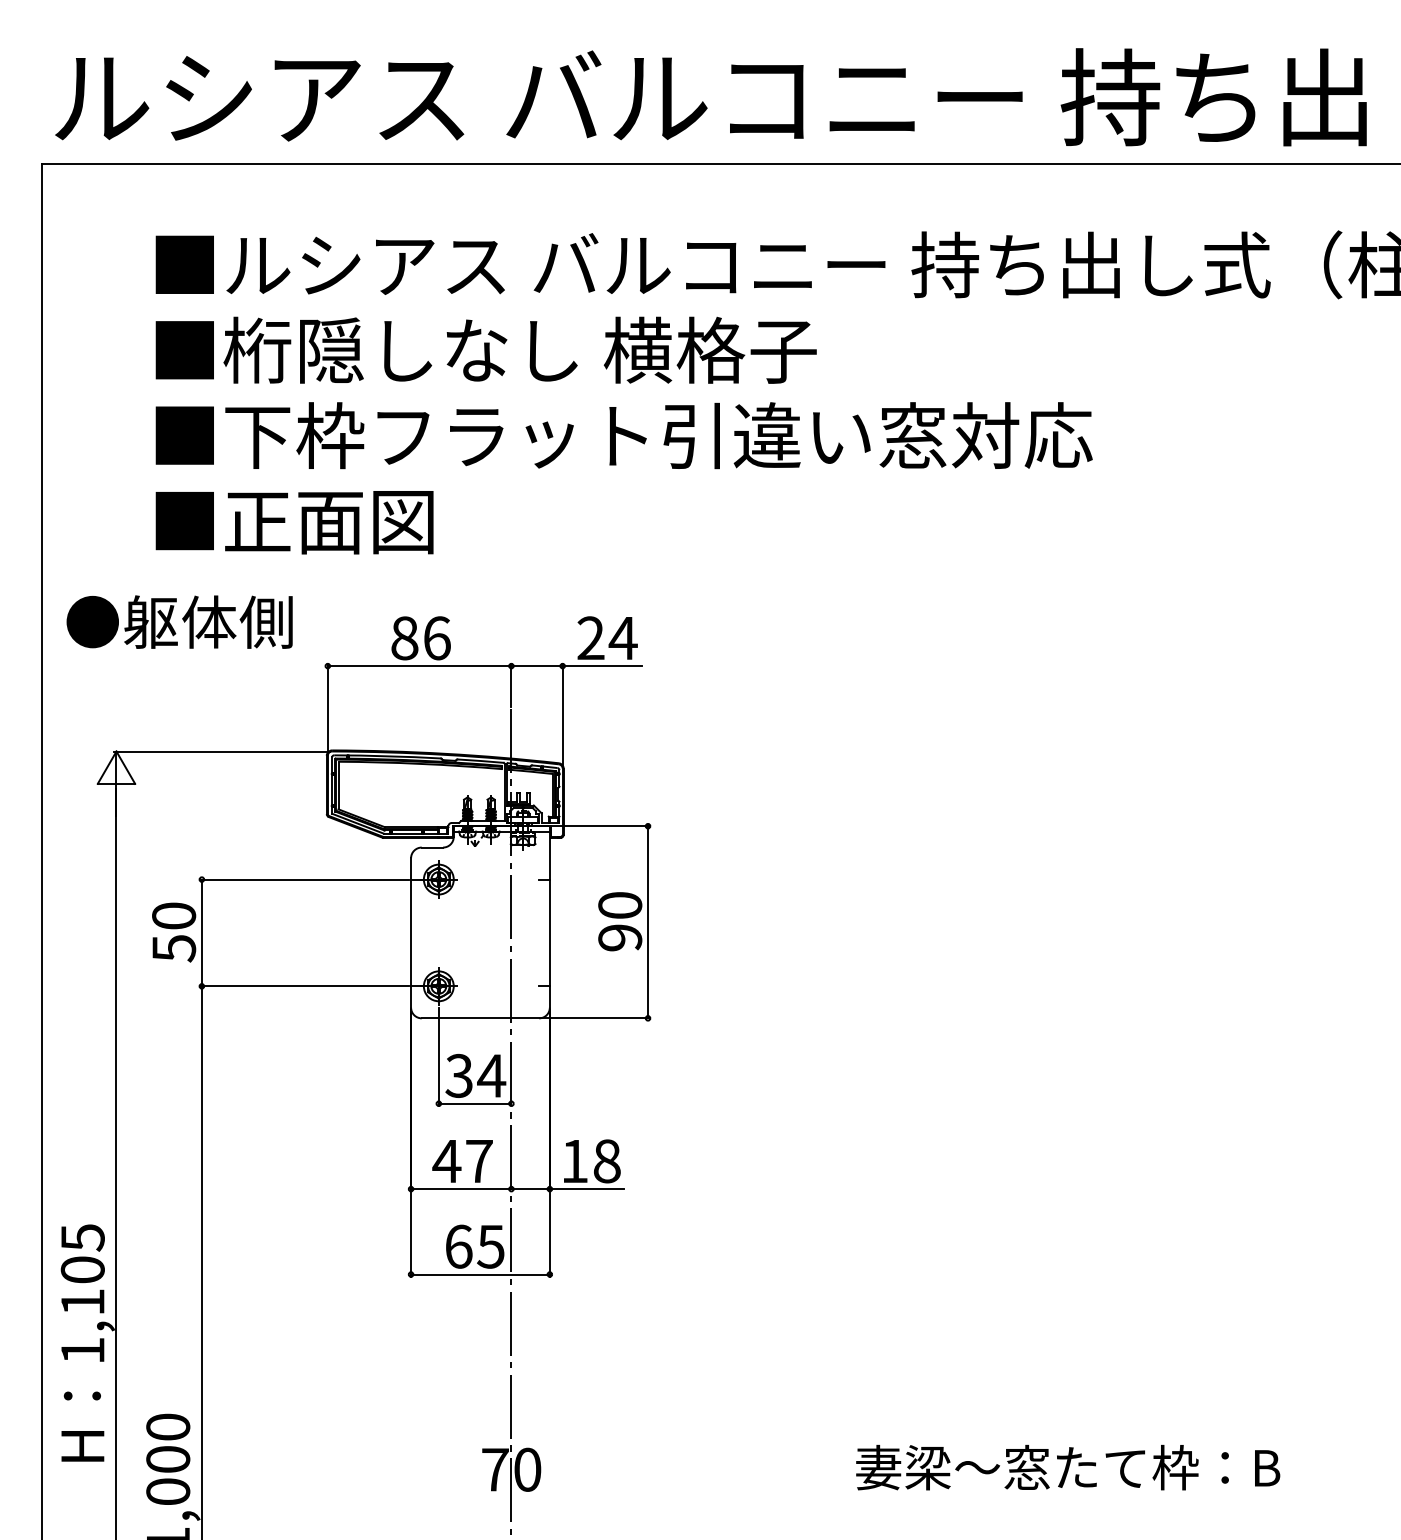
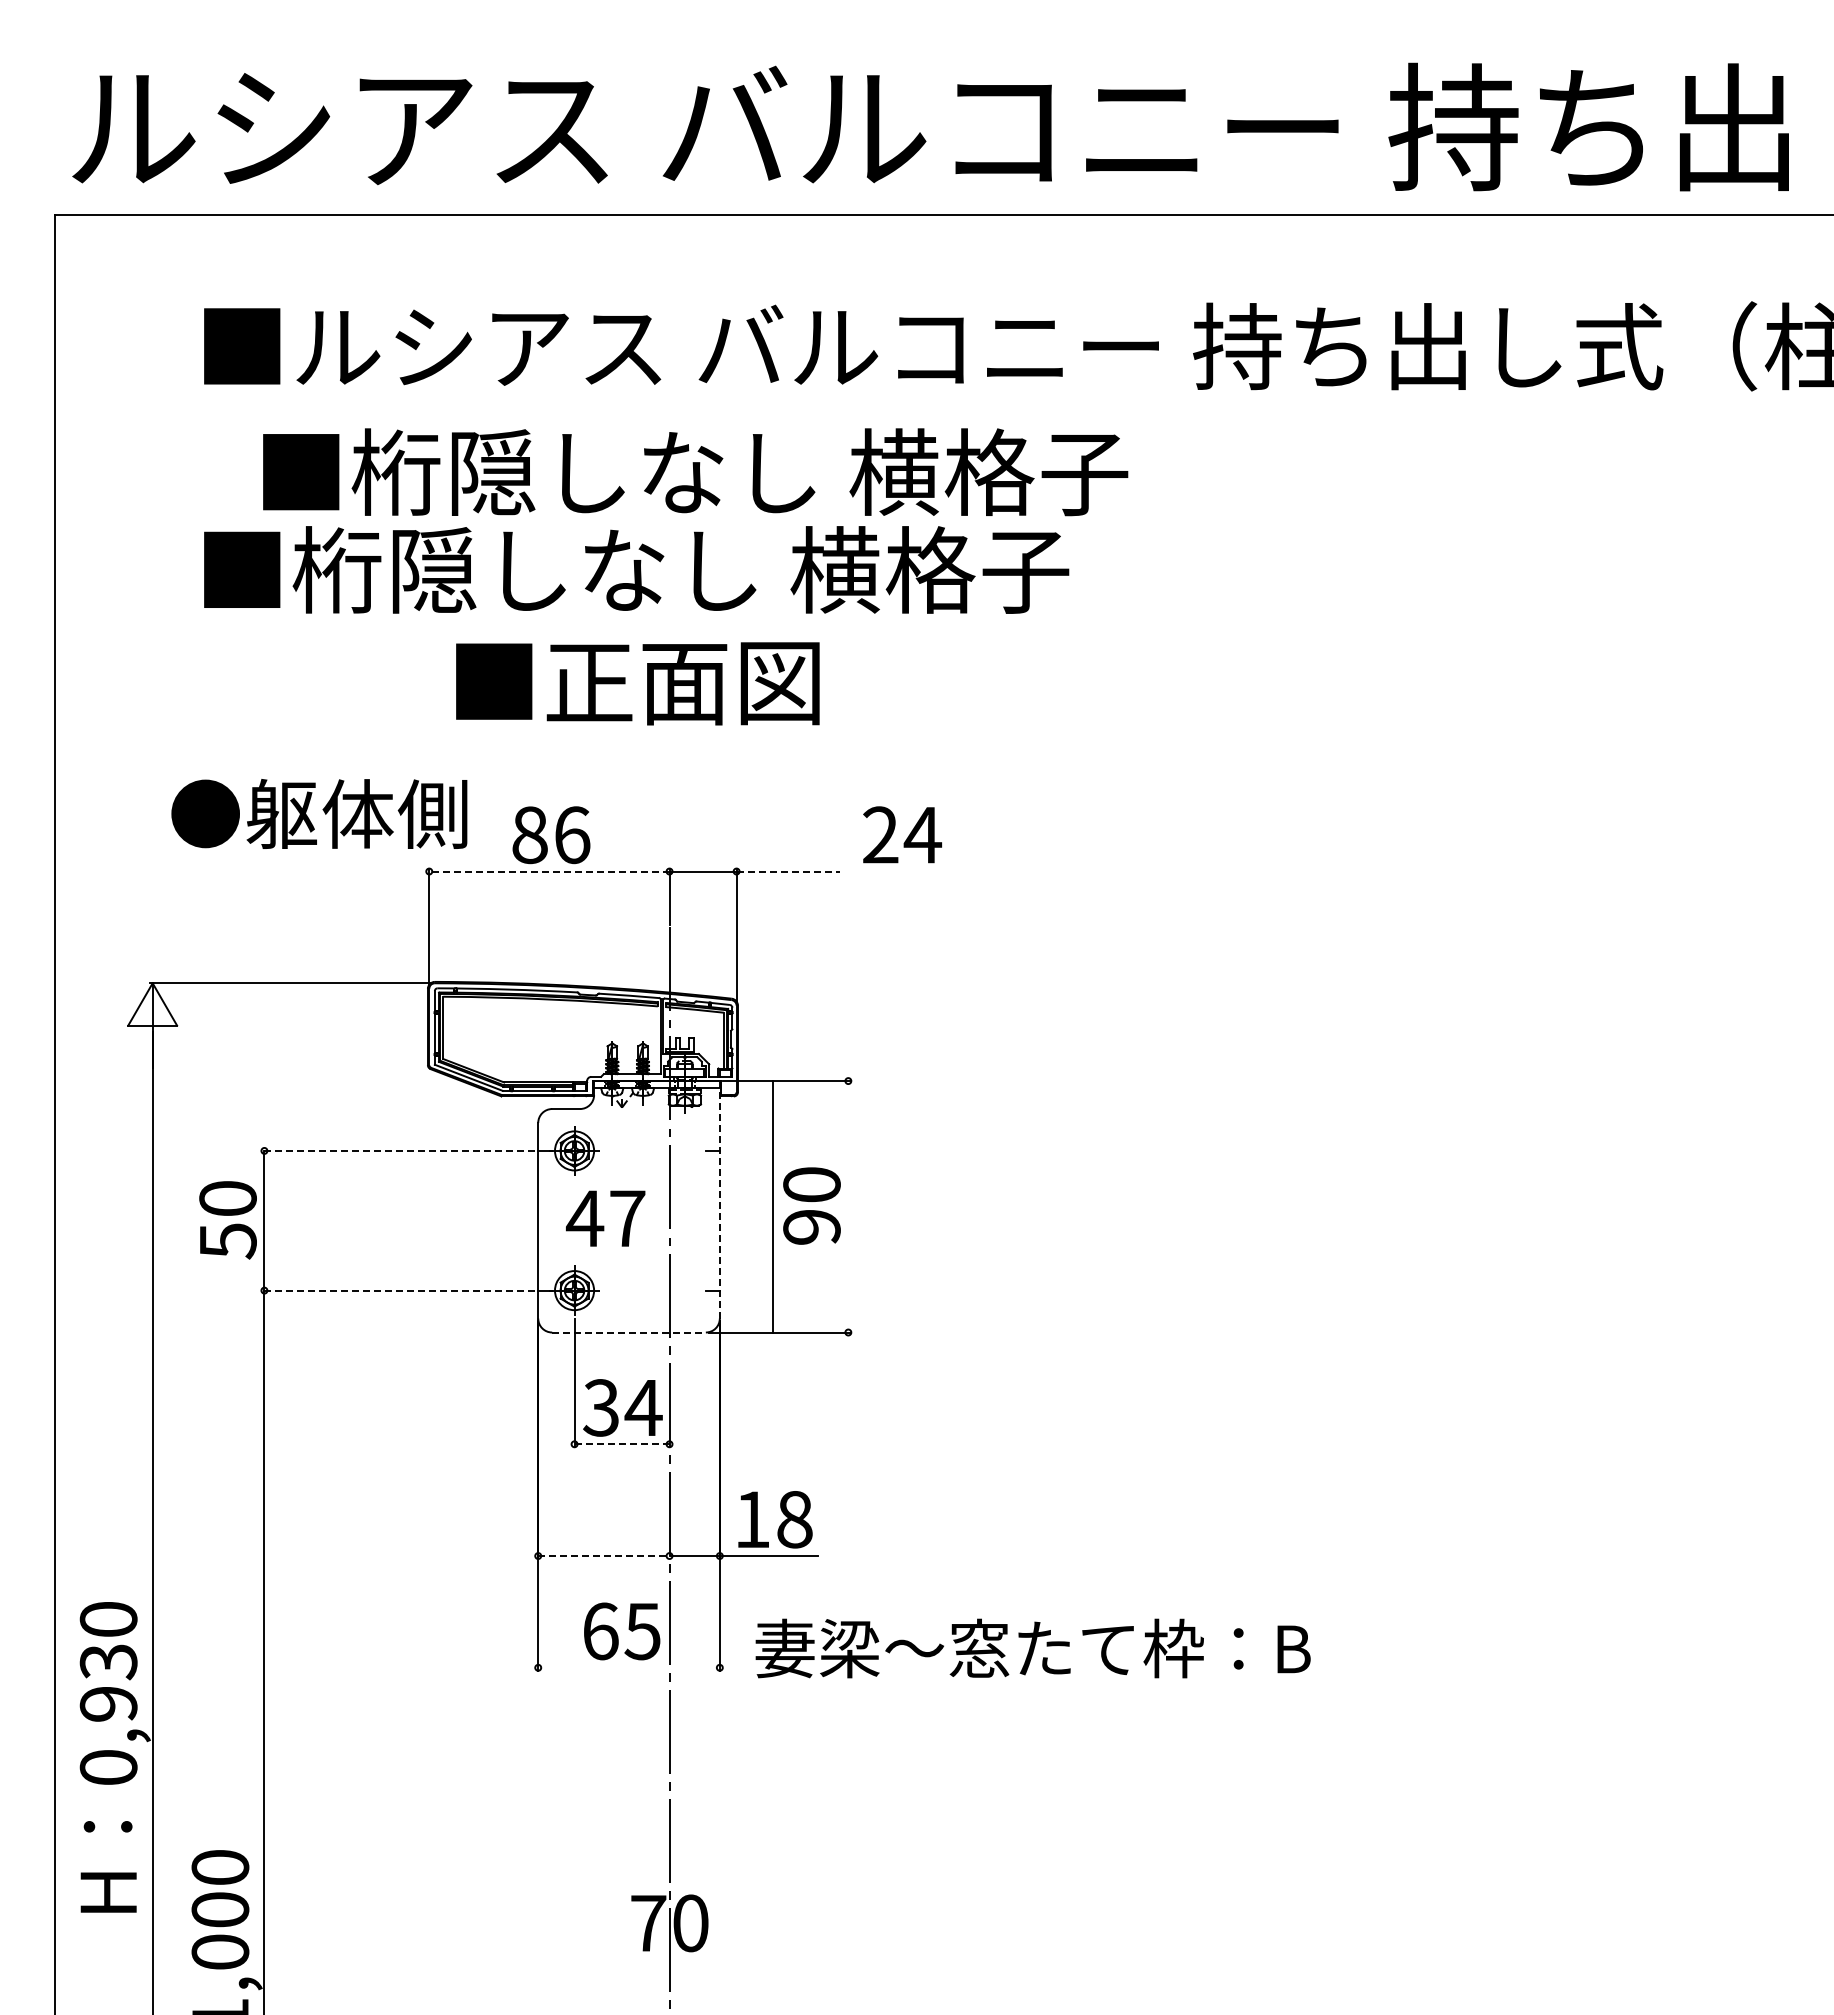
text: (486, 350) -> (695, 472), moved
text: (658, 435) -> (861, 569), ■下枠フラット引違い窓対応 -> ■桁隠しなし 横格子
text: (294, 522) -> (637, 683), moved
text: (179, 621) -> (319, 813), moved
text: (607, 637) -> (902, 834), moved
line: (418, 666) -> (548, 871), solid -> dashed
line: (602, 666) -> (788, 871), solid -> dashed
line: (304, 879) -> (398, 1150), solid -> dashed
line: (549, 916) -> (719, 1199), solid -> dashed
line: (648, 922) -> (773, 1206), moved
line: (304, 986) -> (398, 1290), solid -> dashed
line: (480, 1018) -> (629, 1332), solid -> dashed
line: (475, 1103) -> (622, 1444), solid -> dashed
text: (462, 1161) -> (605, 1218), moved
line: (460, 1189) -> (603, 1556), solid -> dashed
line: (480, 1274) -> (628, 1667), removed
text: (82, 1294) -> (108, 1693), 1,105 -> 0,930
text: (1067, 1467) -> (1032, 1648), moved

